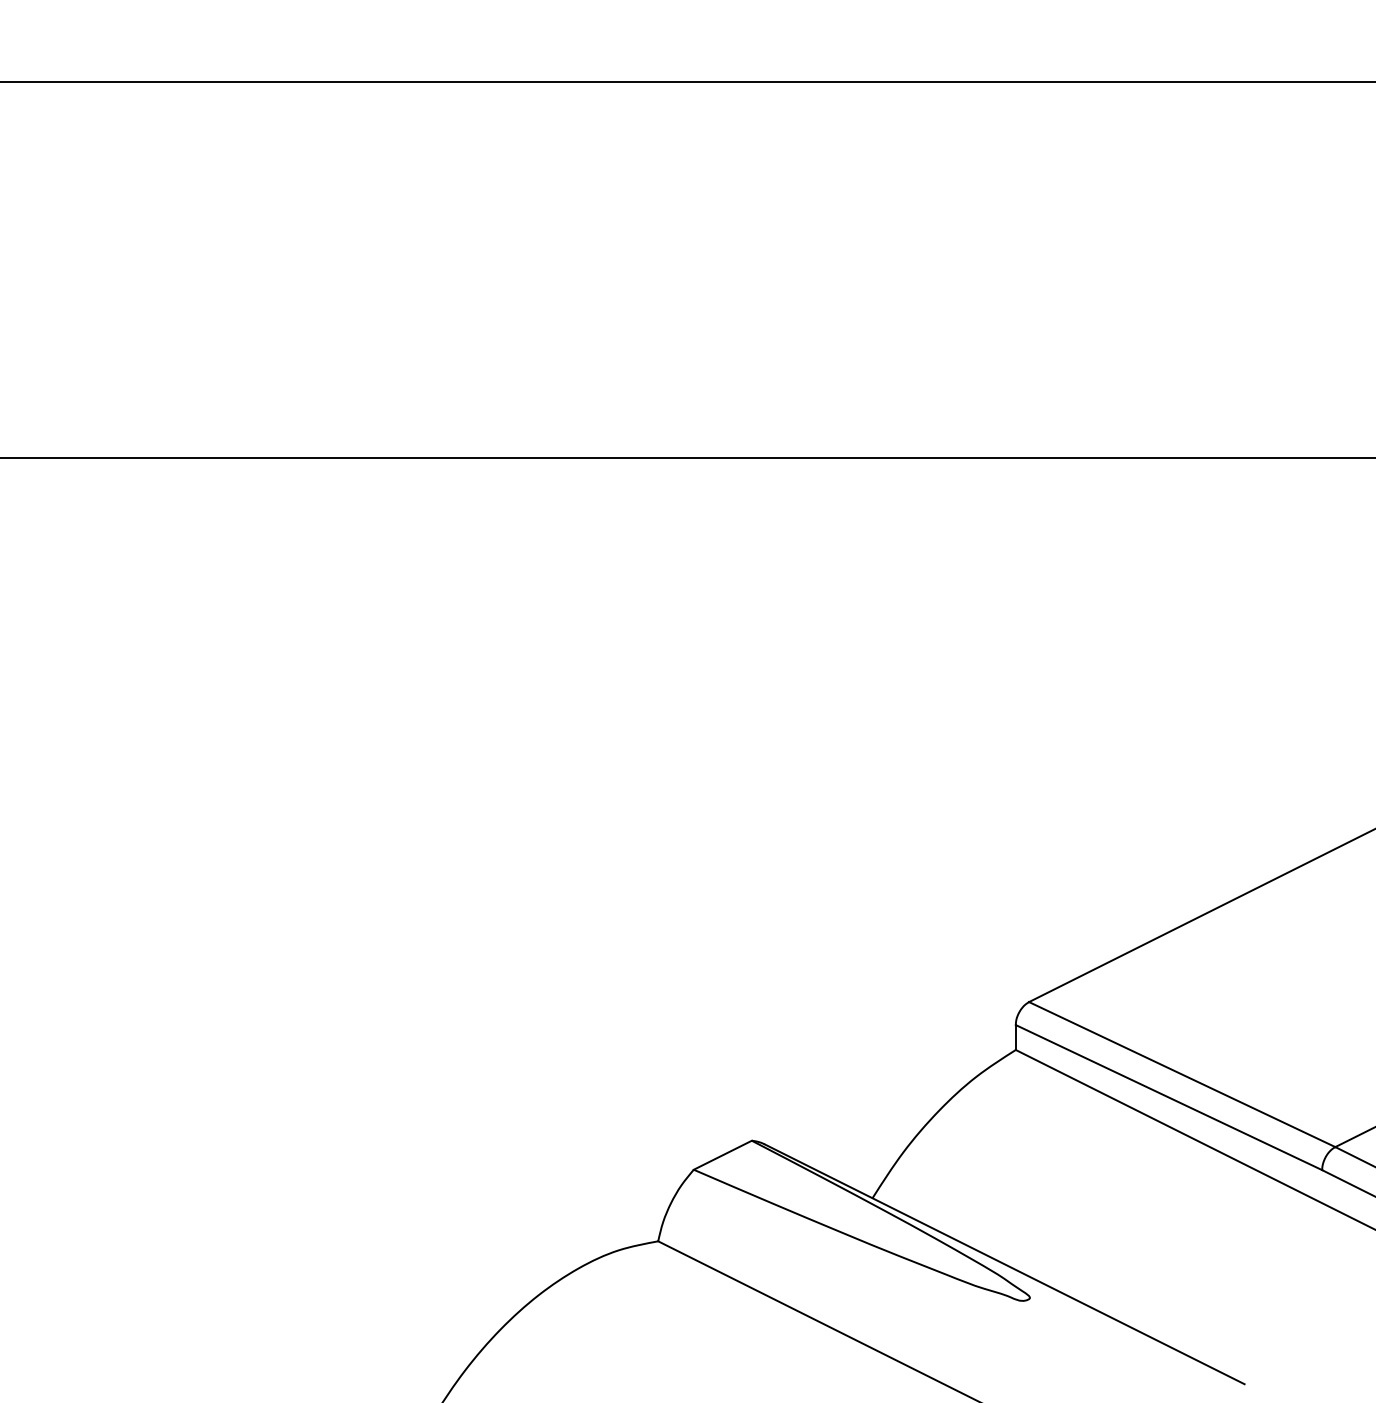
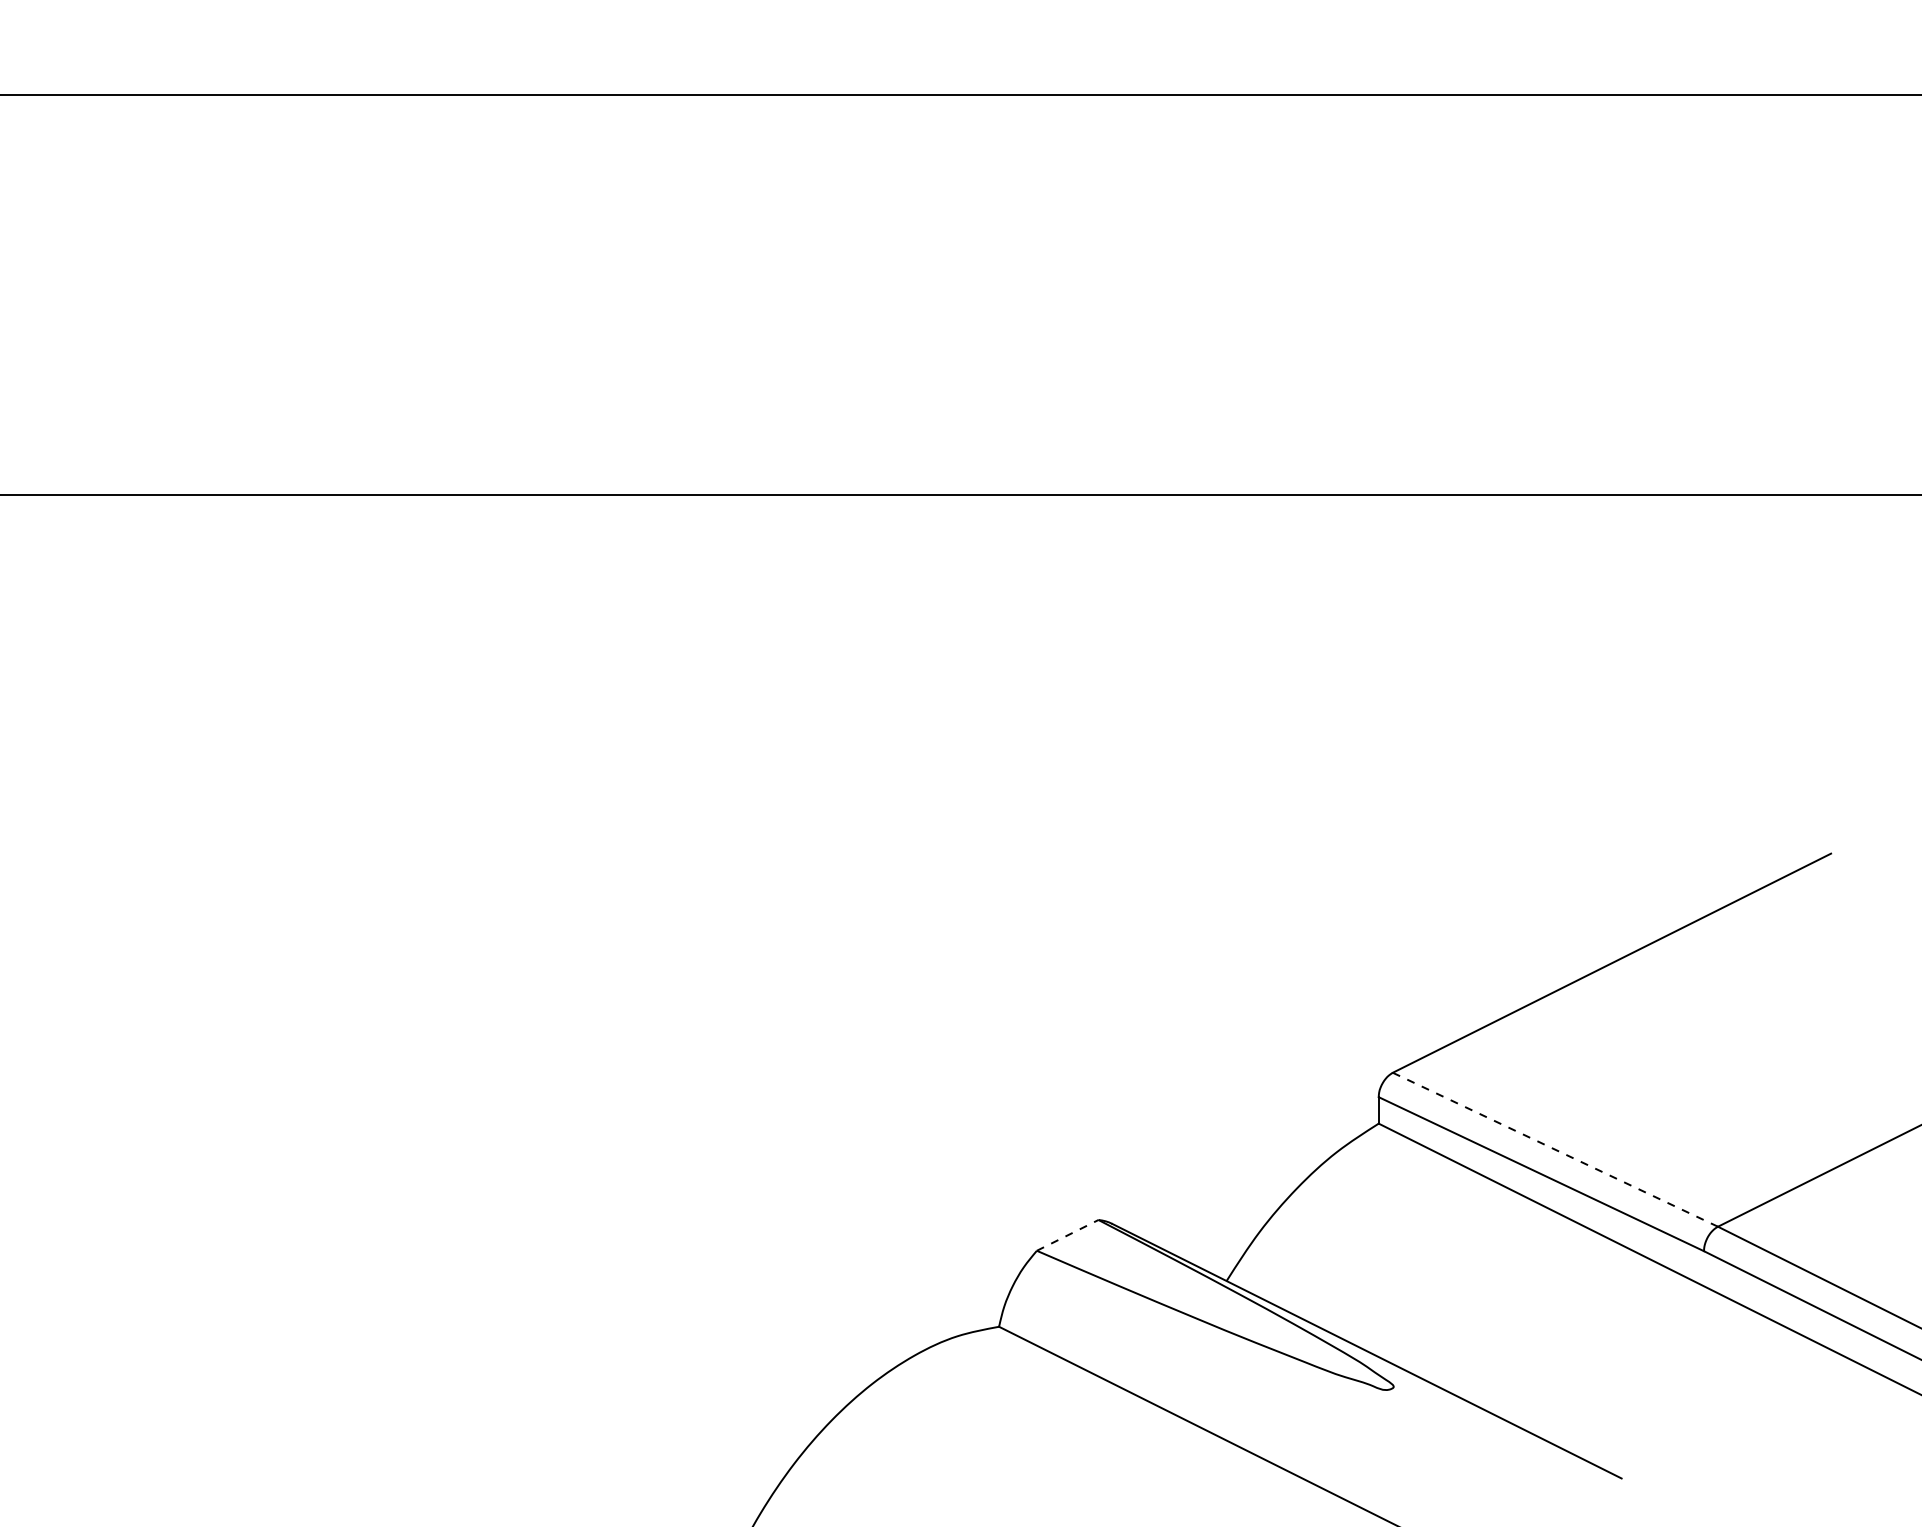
line: (1182, 1074) -> (1555, 1149), solid -> dashed
line: (723, 1155) -> (1068, 1235), solid -> dashed

